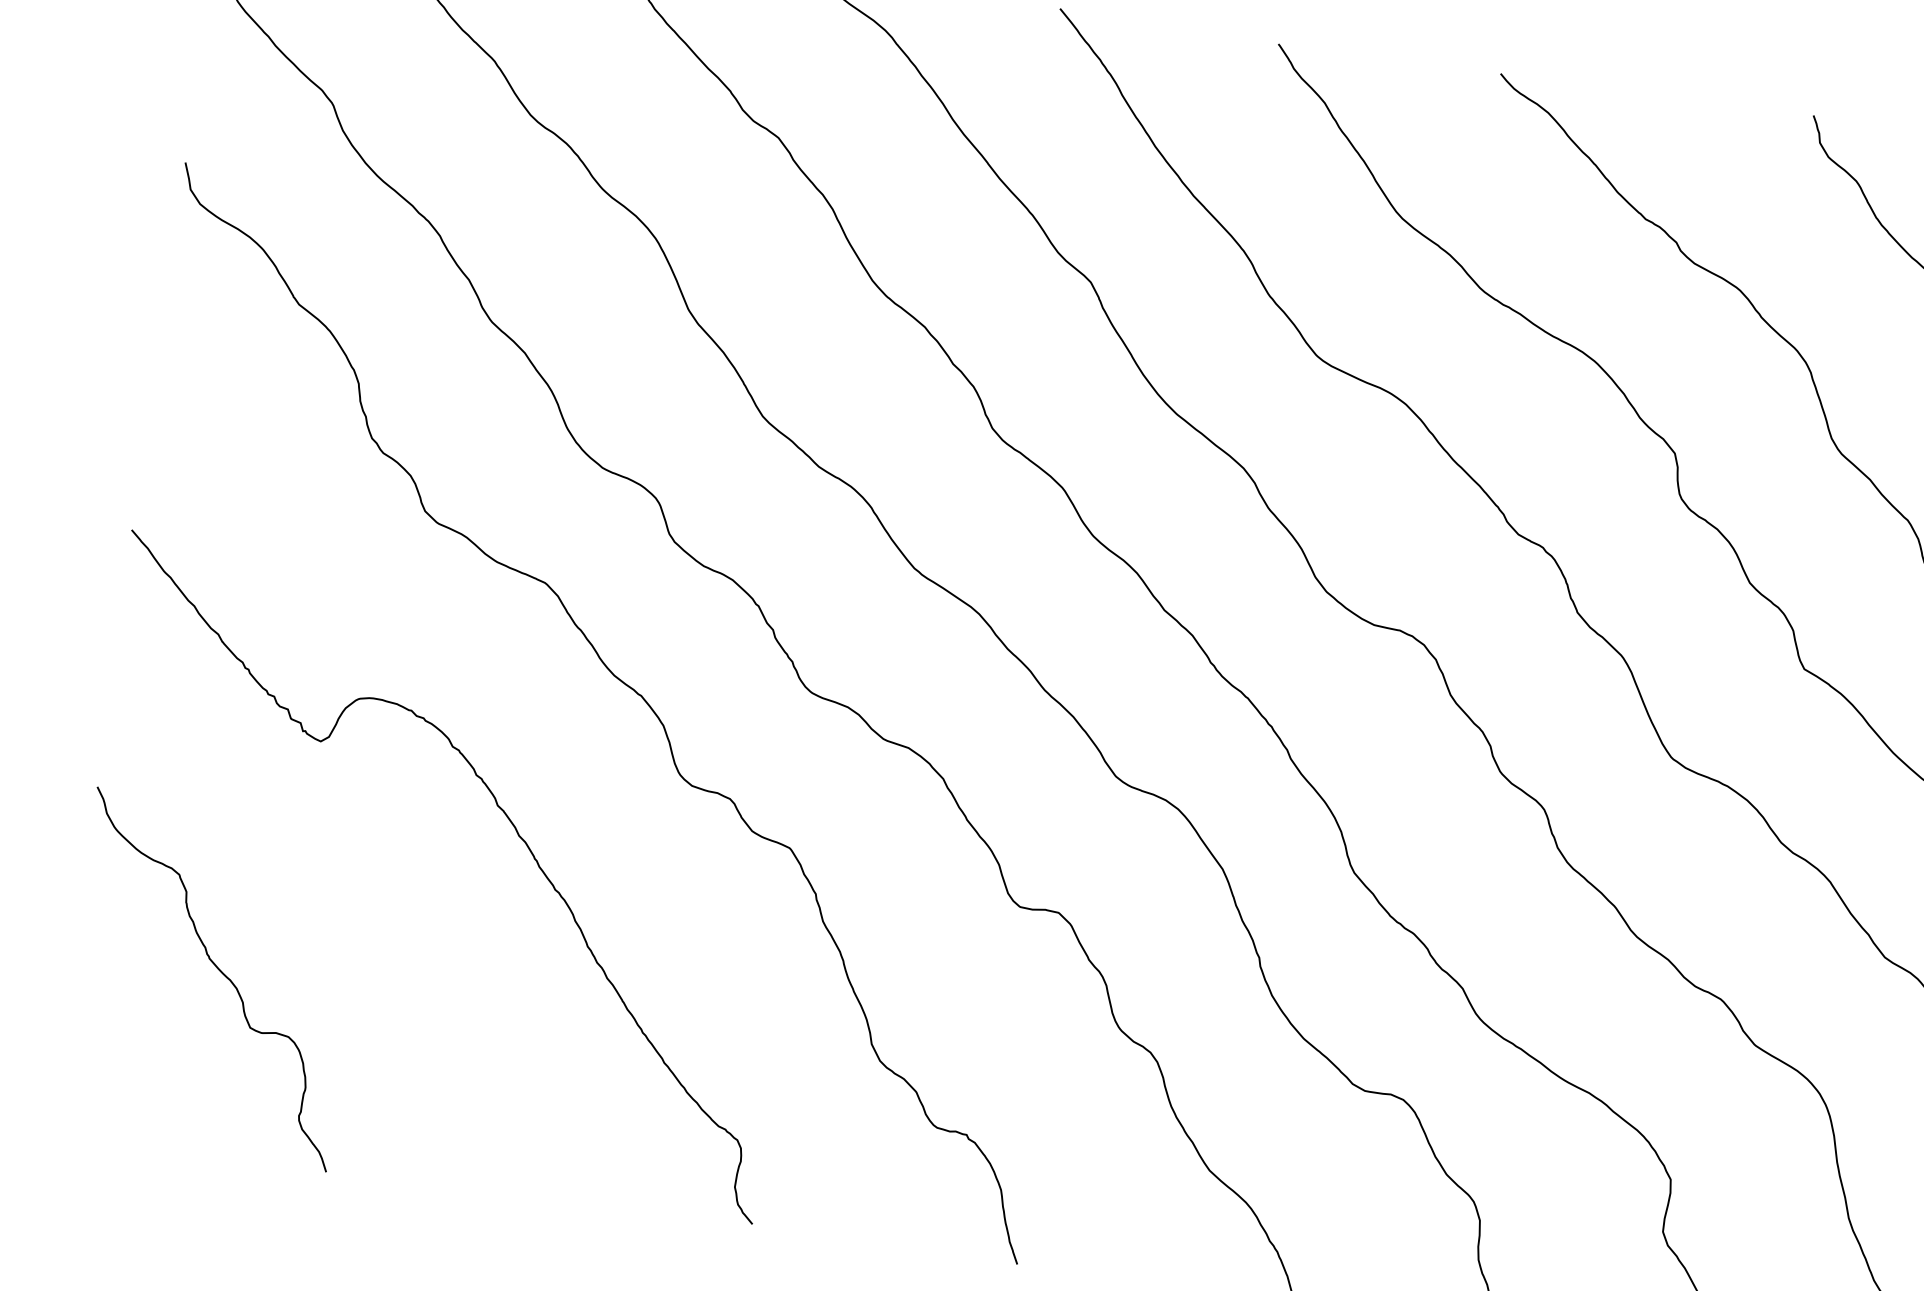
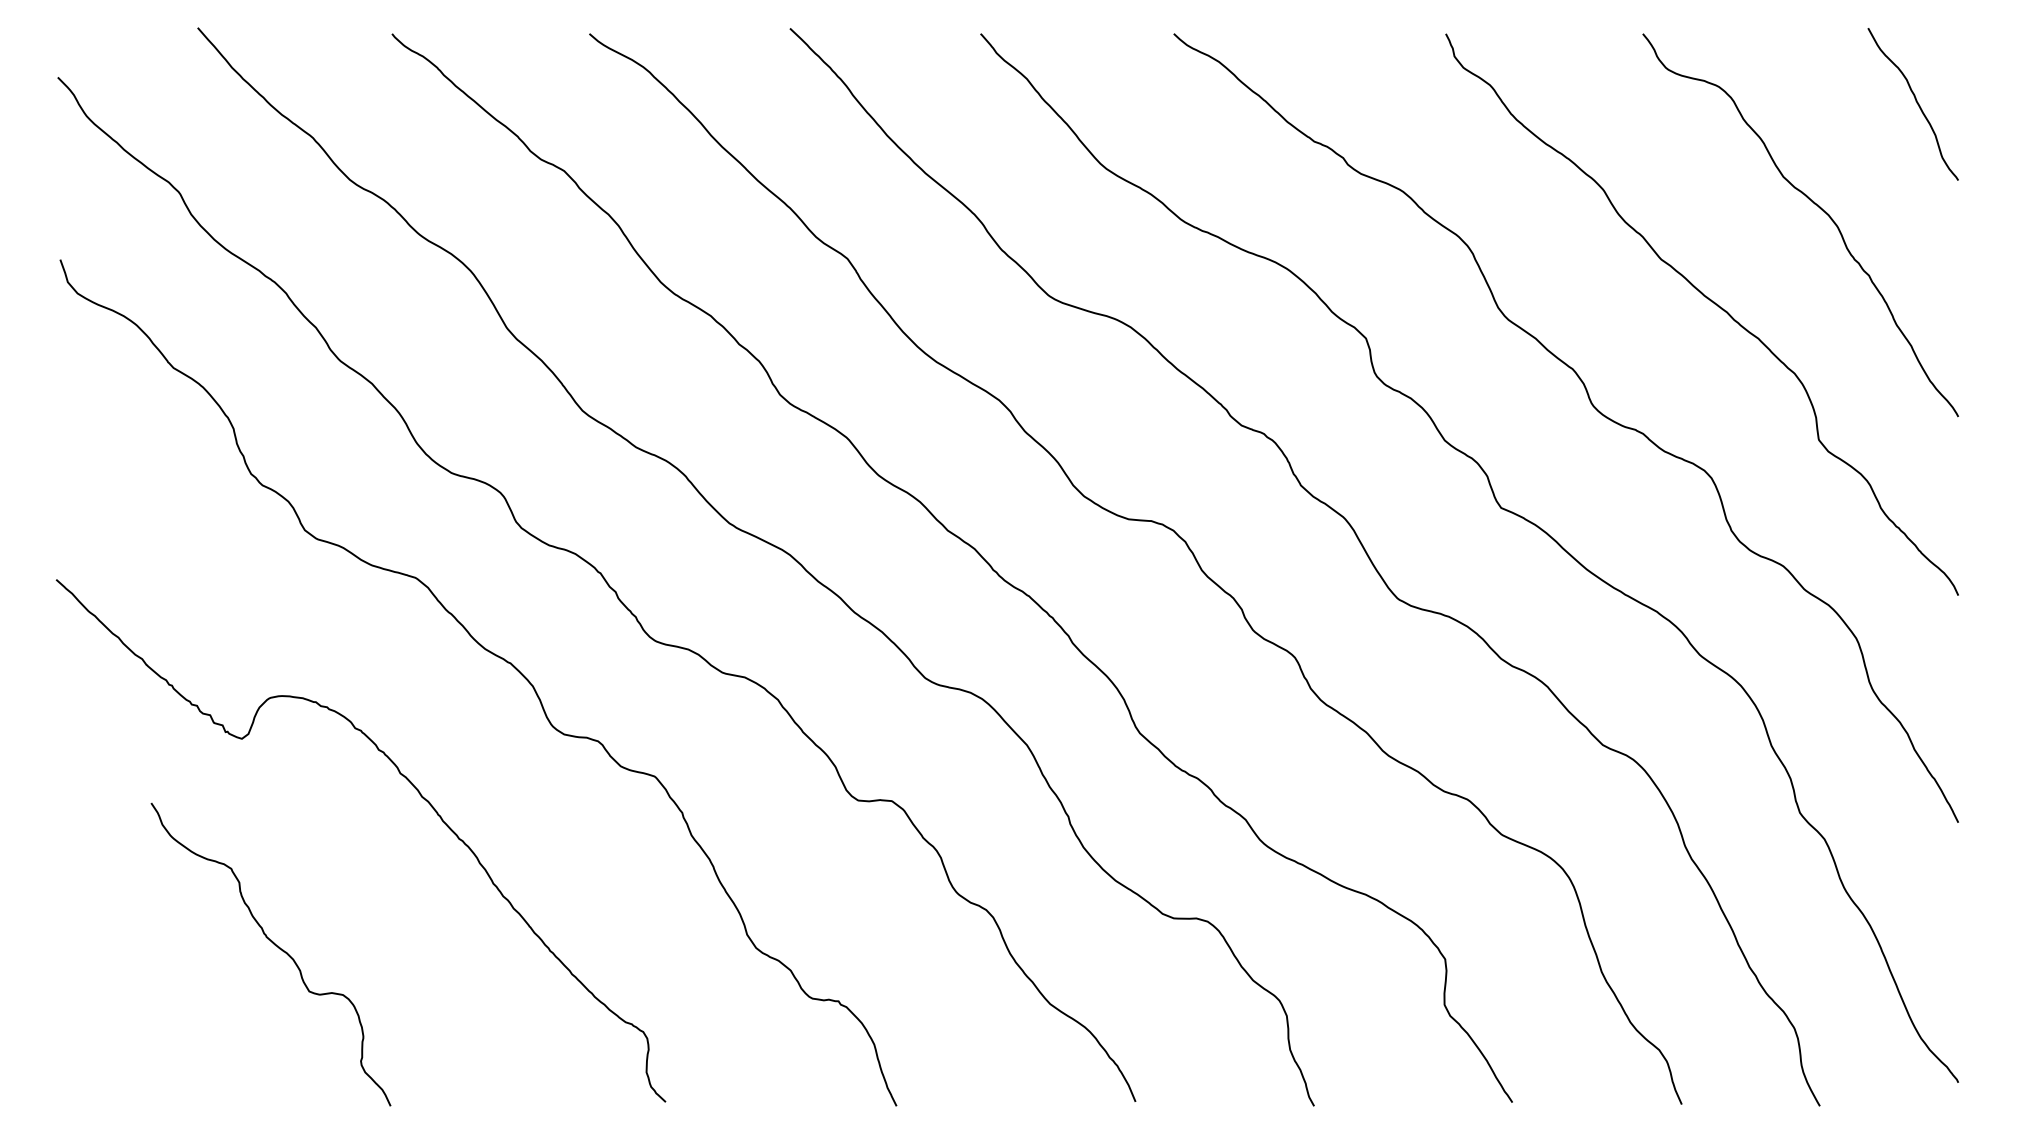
curve: (217, 969) -> (274, 945), moved

